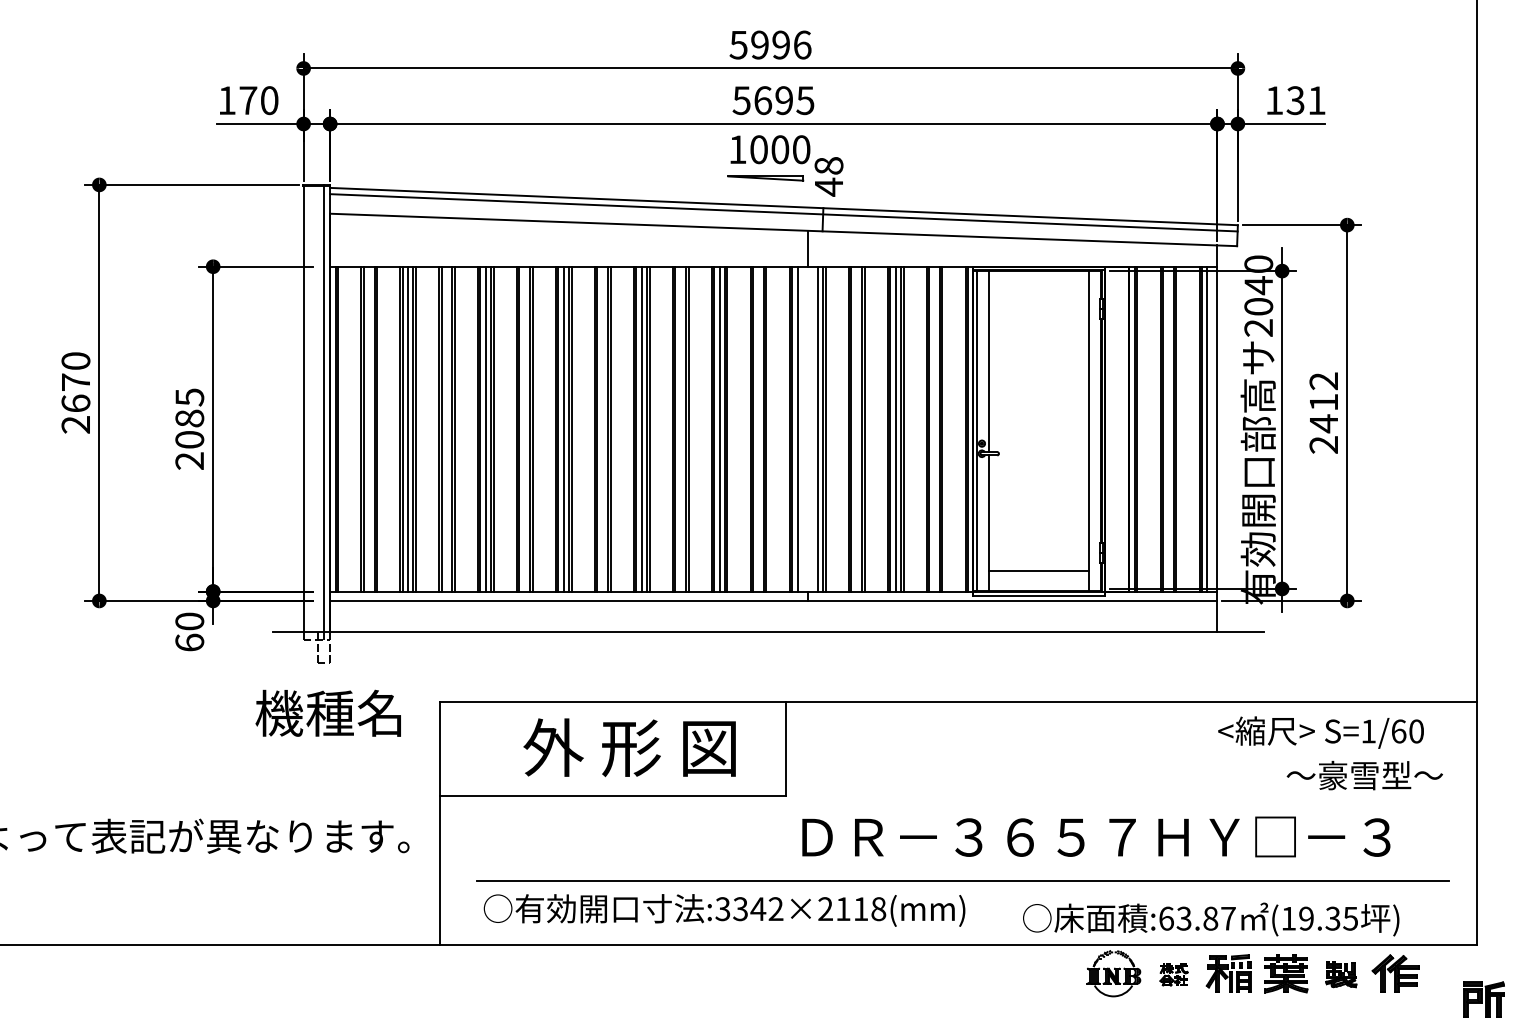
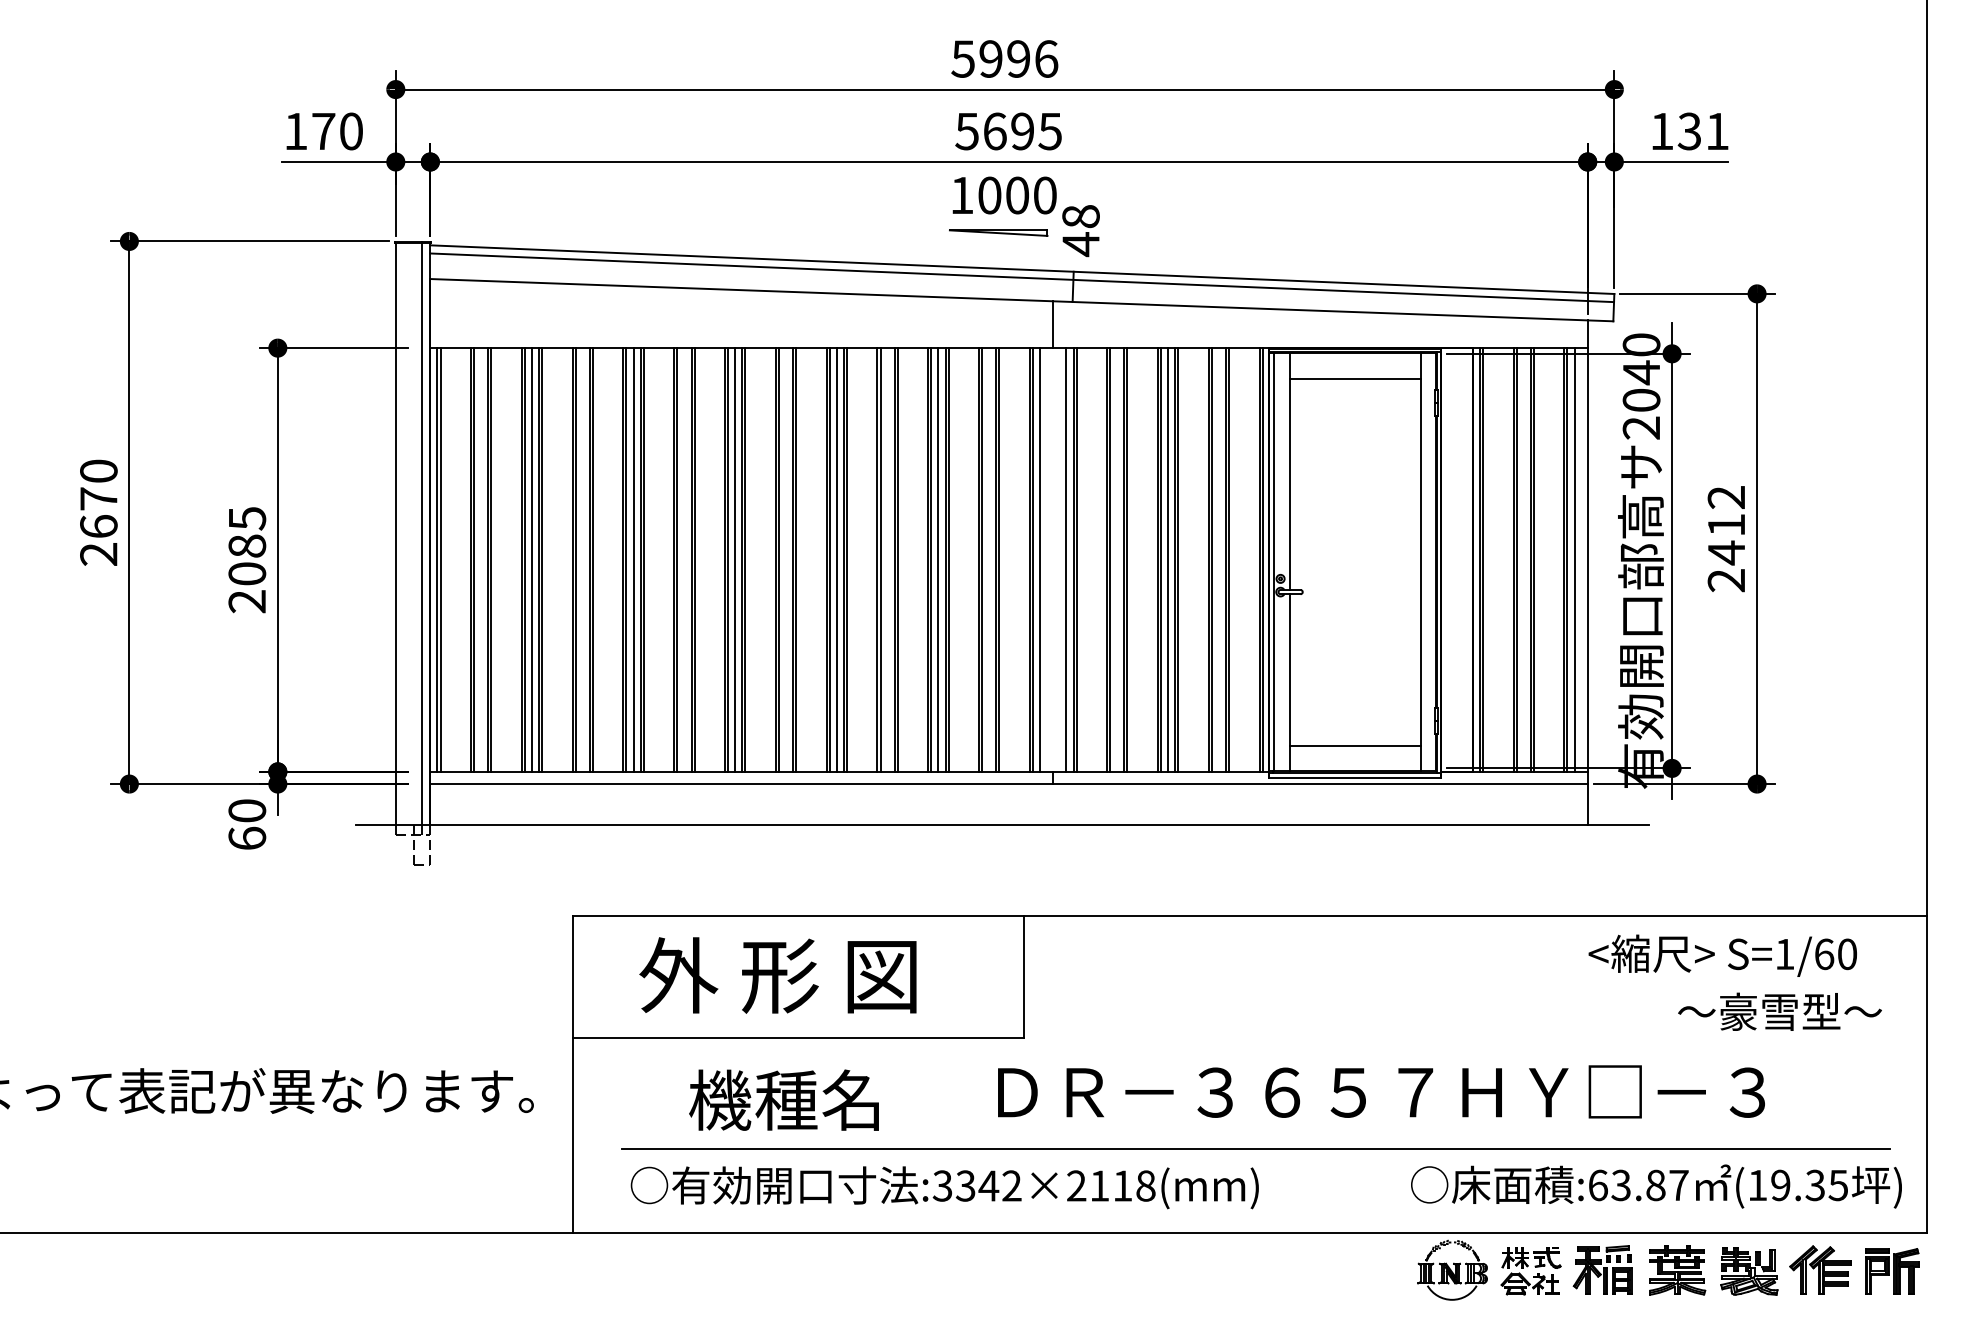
line: (1039, 290) -> (1355, 379), added
text: (327, 712) -> (783, 1099), moved
text: (629, 747) -> (777, 975), moved
text: (1096, 836) -> (1381, 1091), moved
text: (1211, 919) -> (1656, 1186), moved
part: (1173, 974) -> (1530, 1271), size x1.67
part: (1340, 974) -> (1748, 1271), size x1.43
part: (1483, 999) -> (1891, 1271), moved

